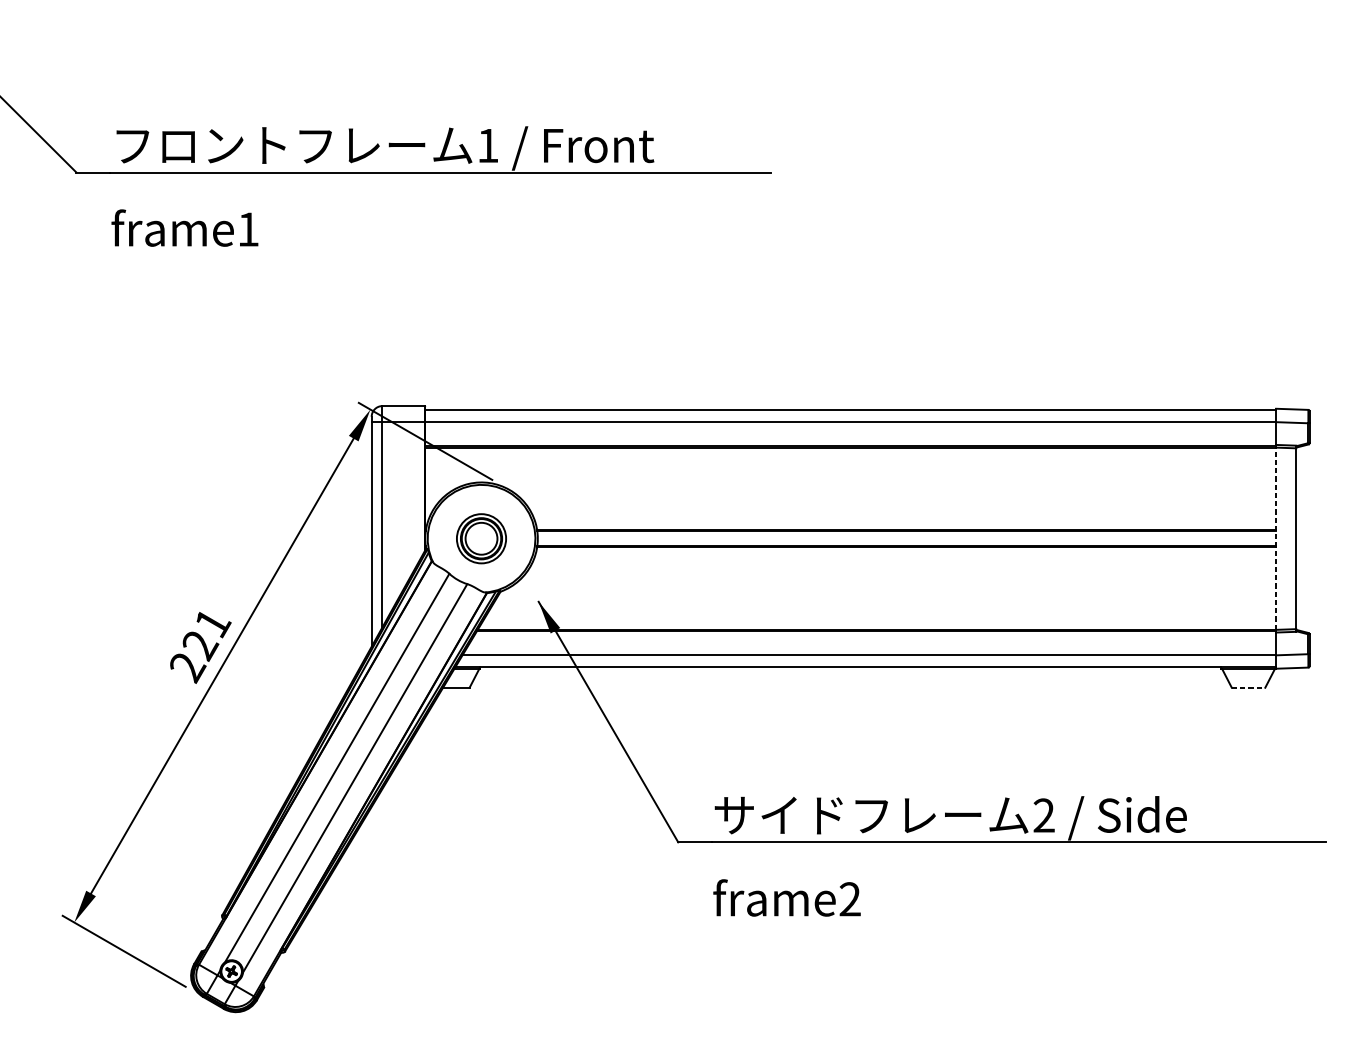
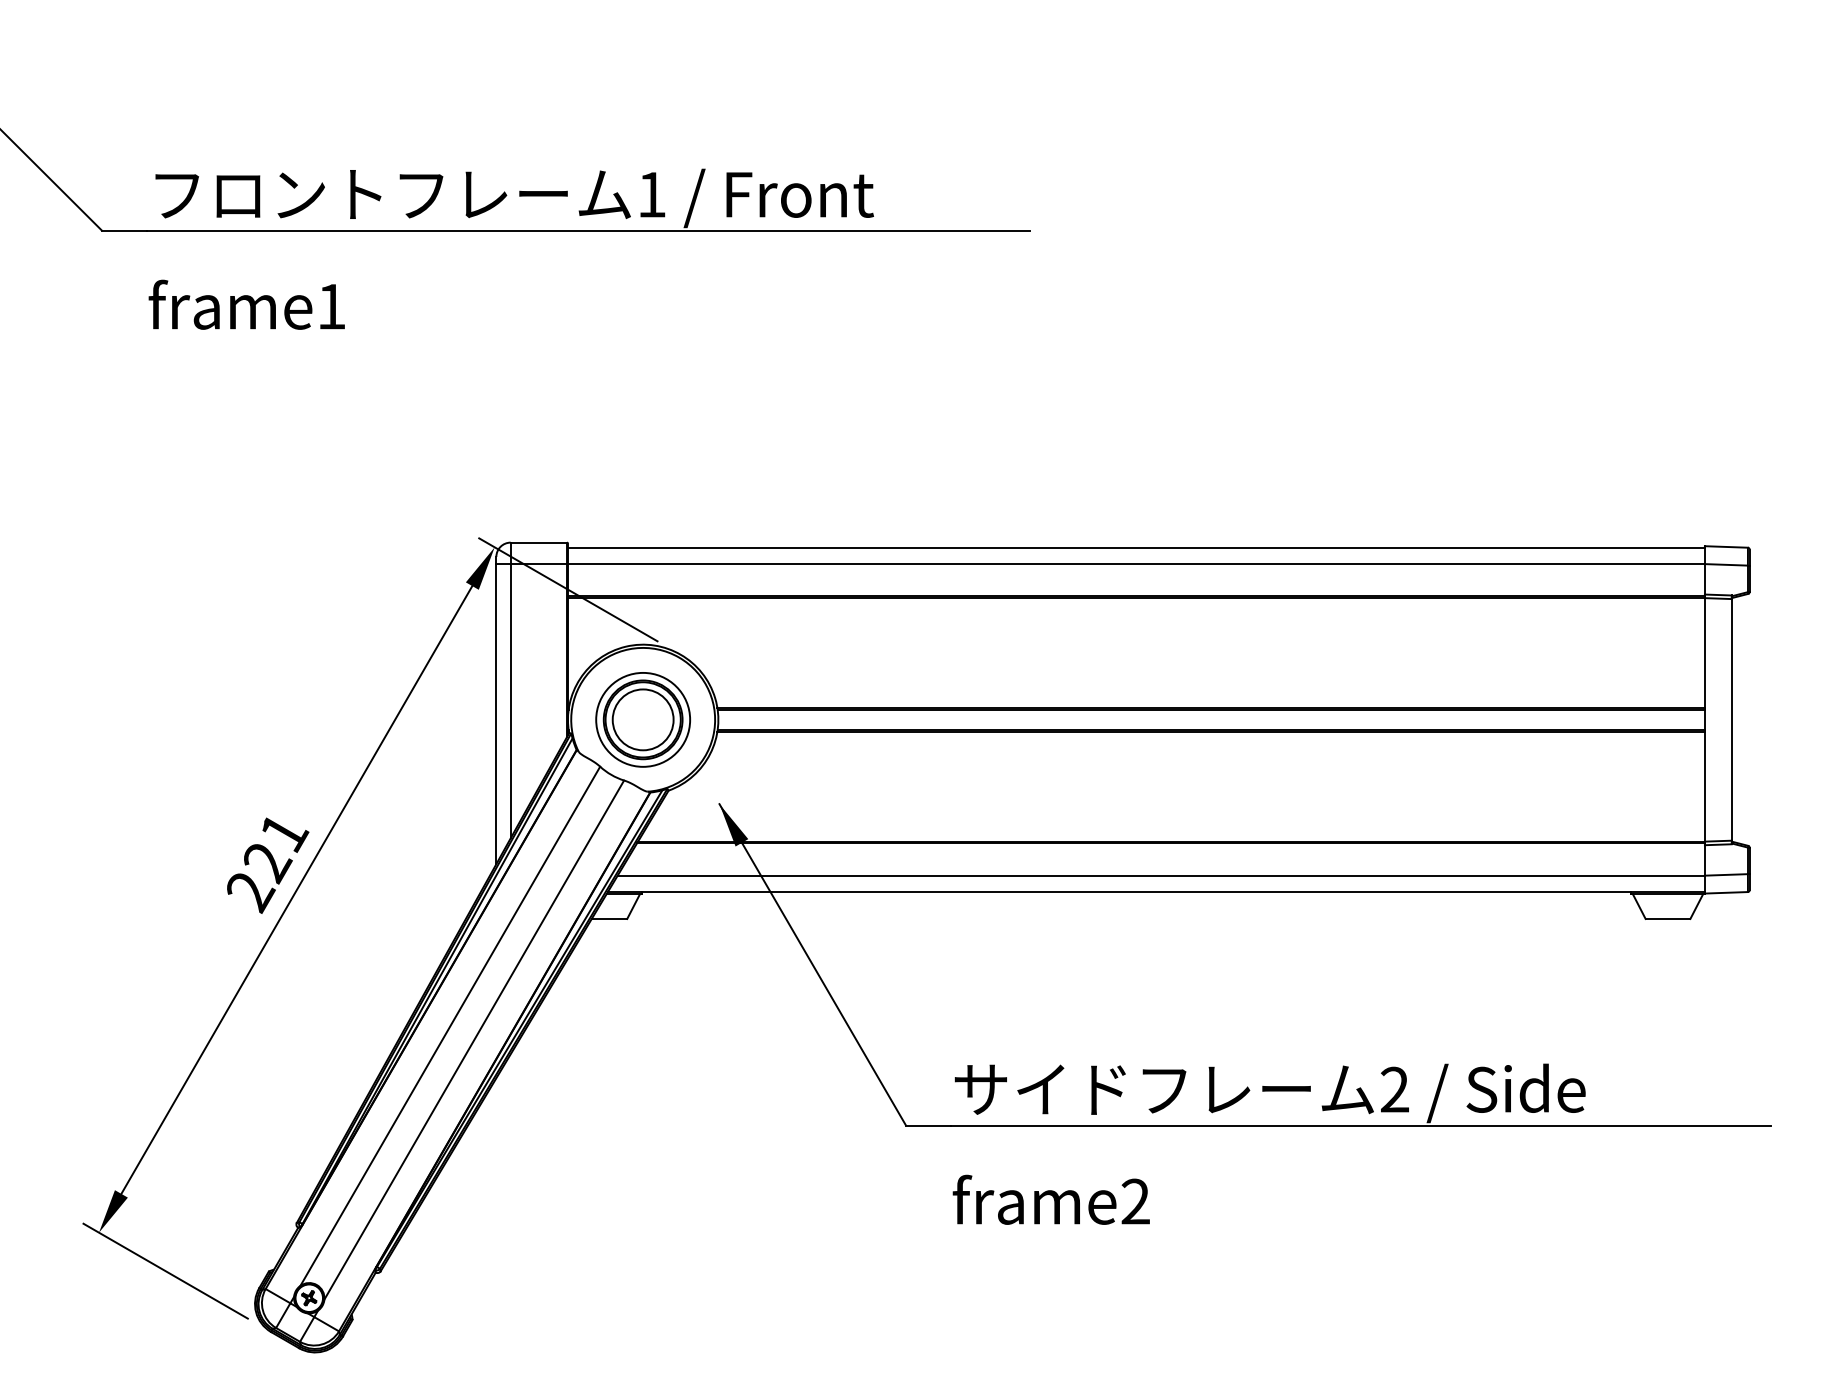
part: (481, 538) -> (642, 719), size x1.43
line: (1275, 538) -> (1704, 719), dashed -> solid
line: (1248, 687) -> (1668, 918), dashed -> solid

